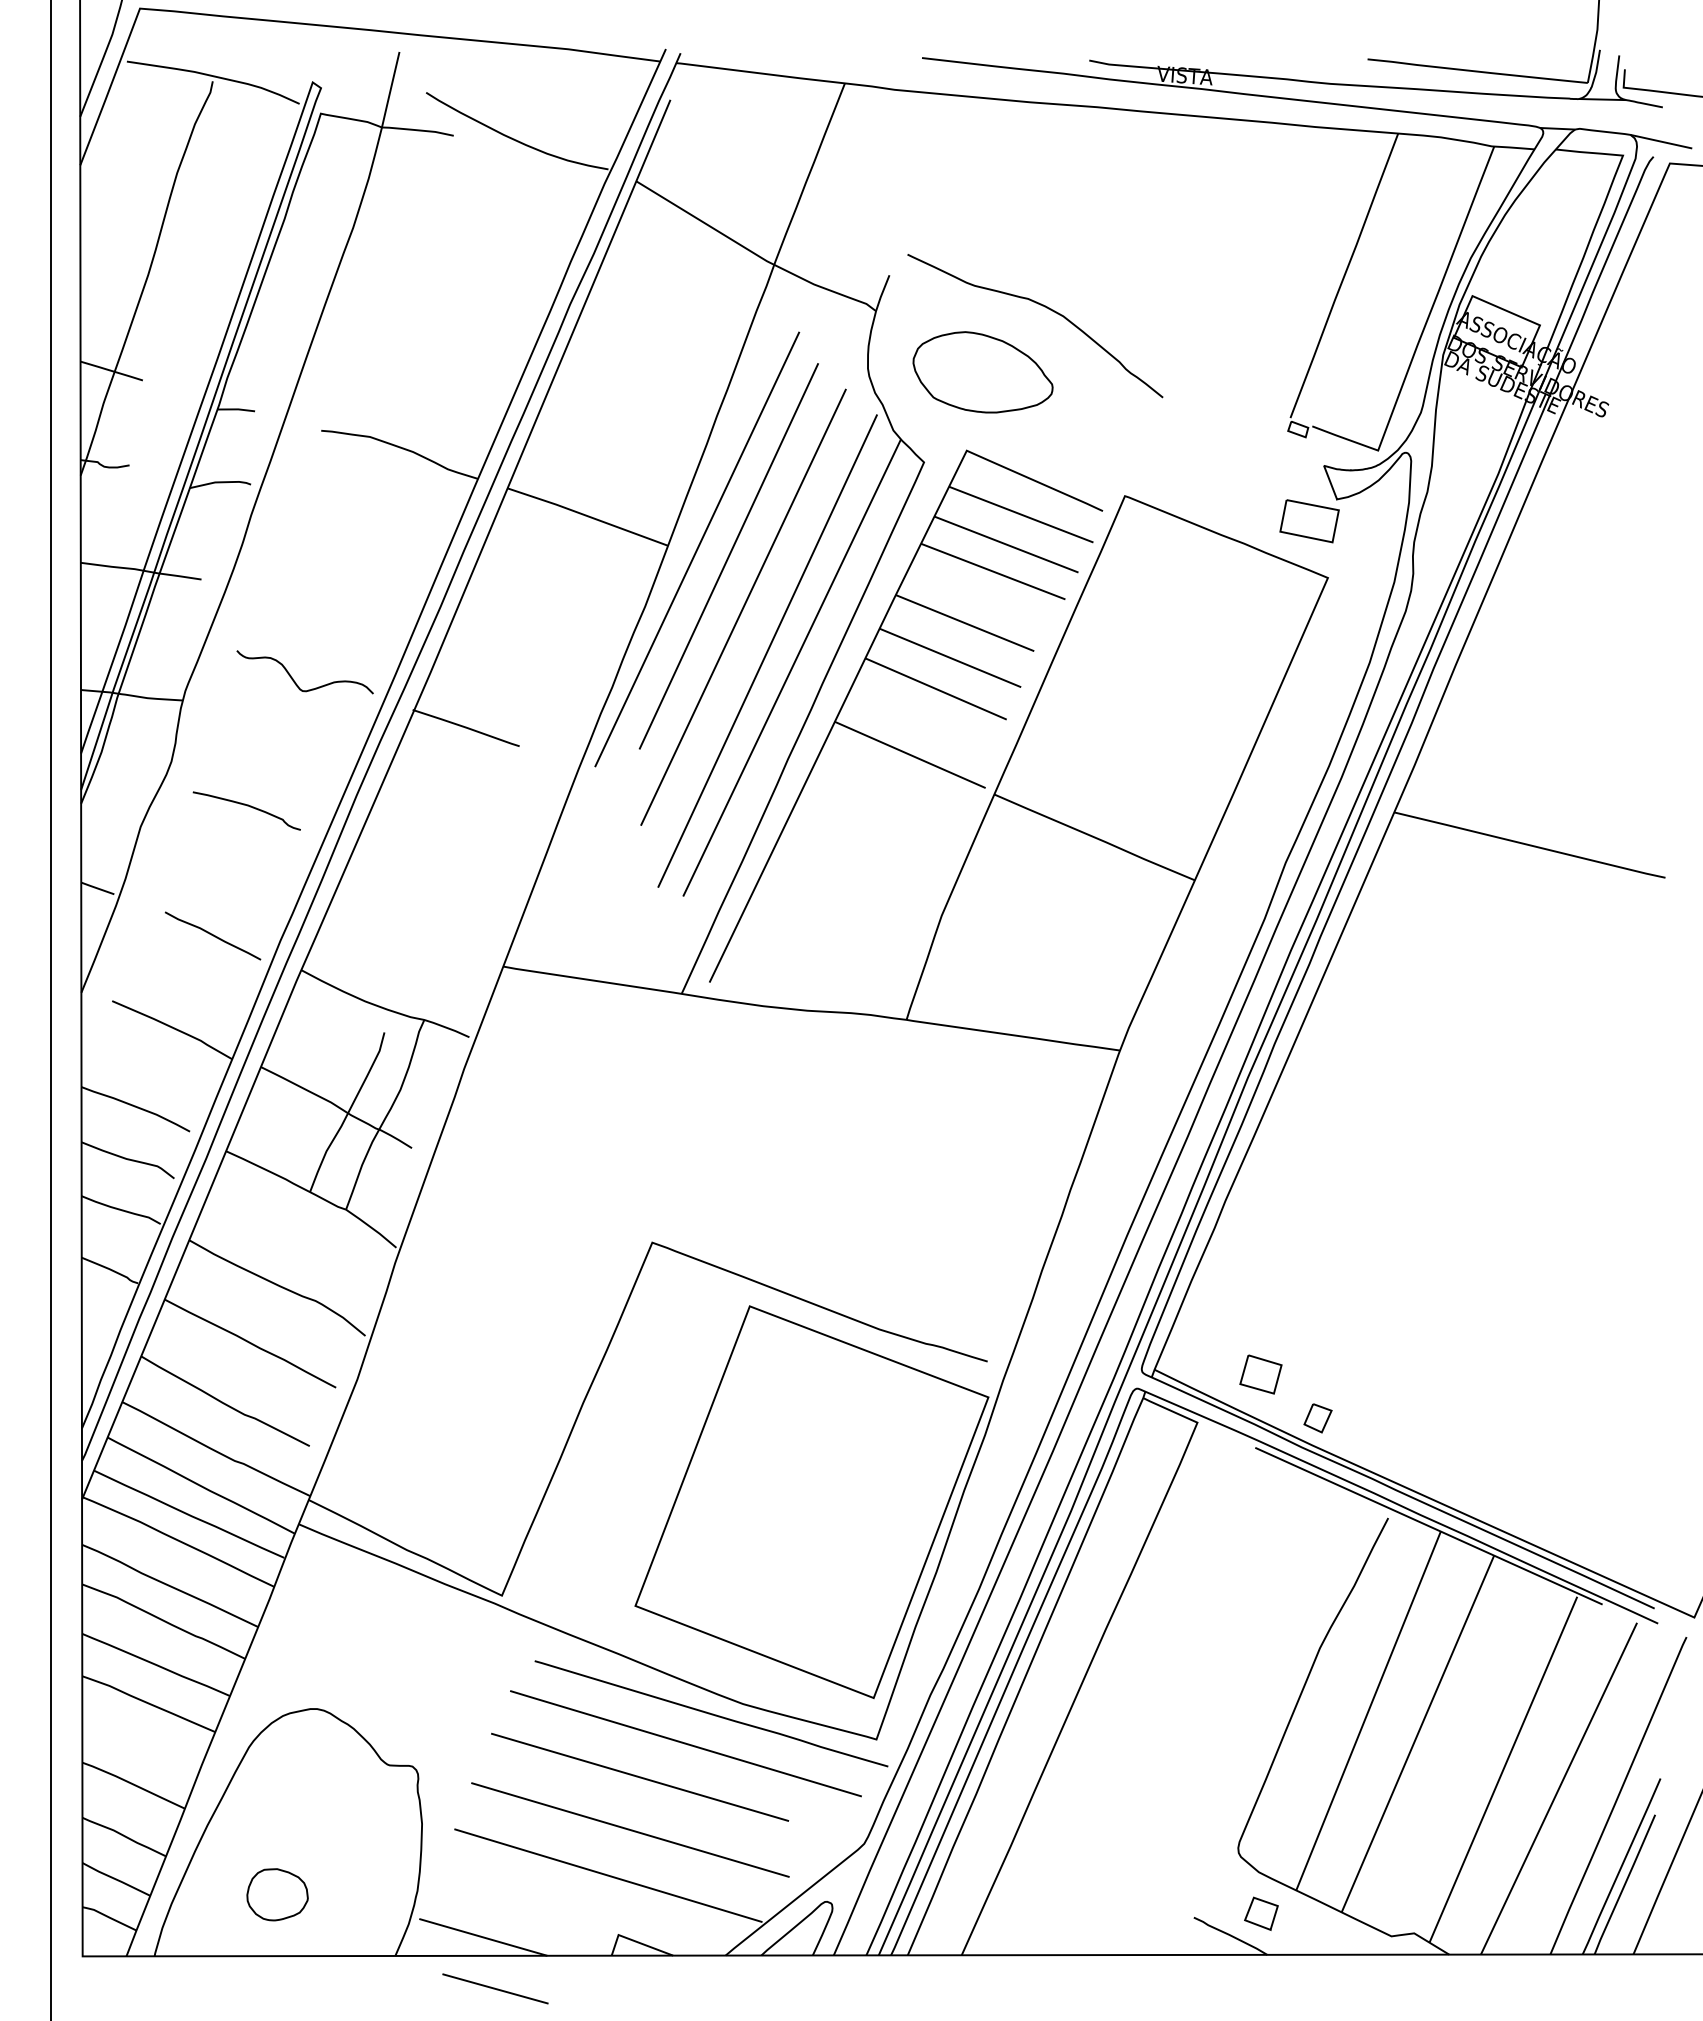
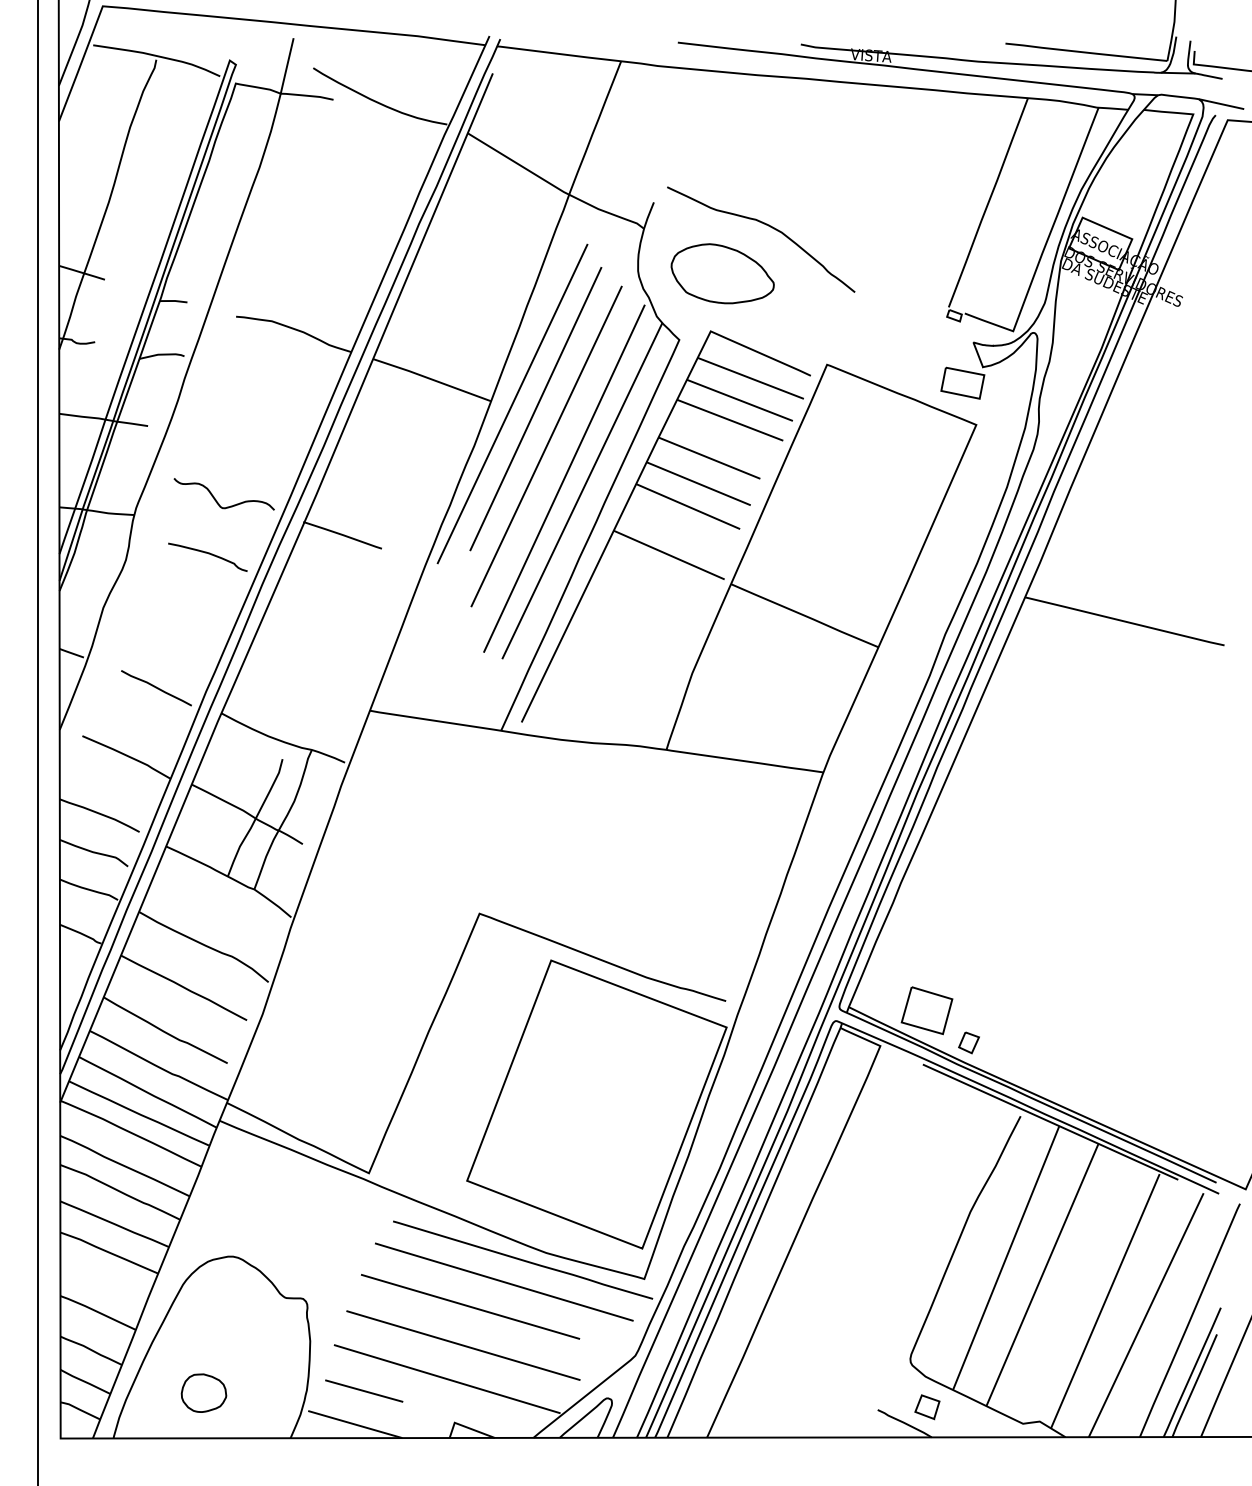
curve: (247, 806) -> (208, 554), moved
part: (1260, 1374) -> (926, 1010), size x1.67
line: (495, 1988) -> (364, 1390), moved

